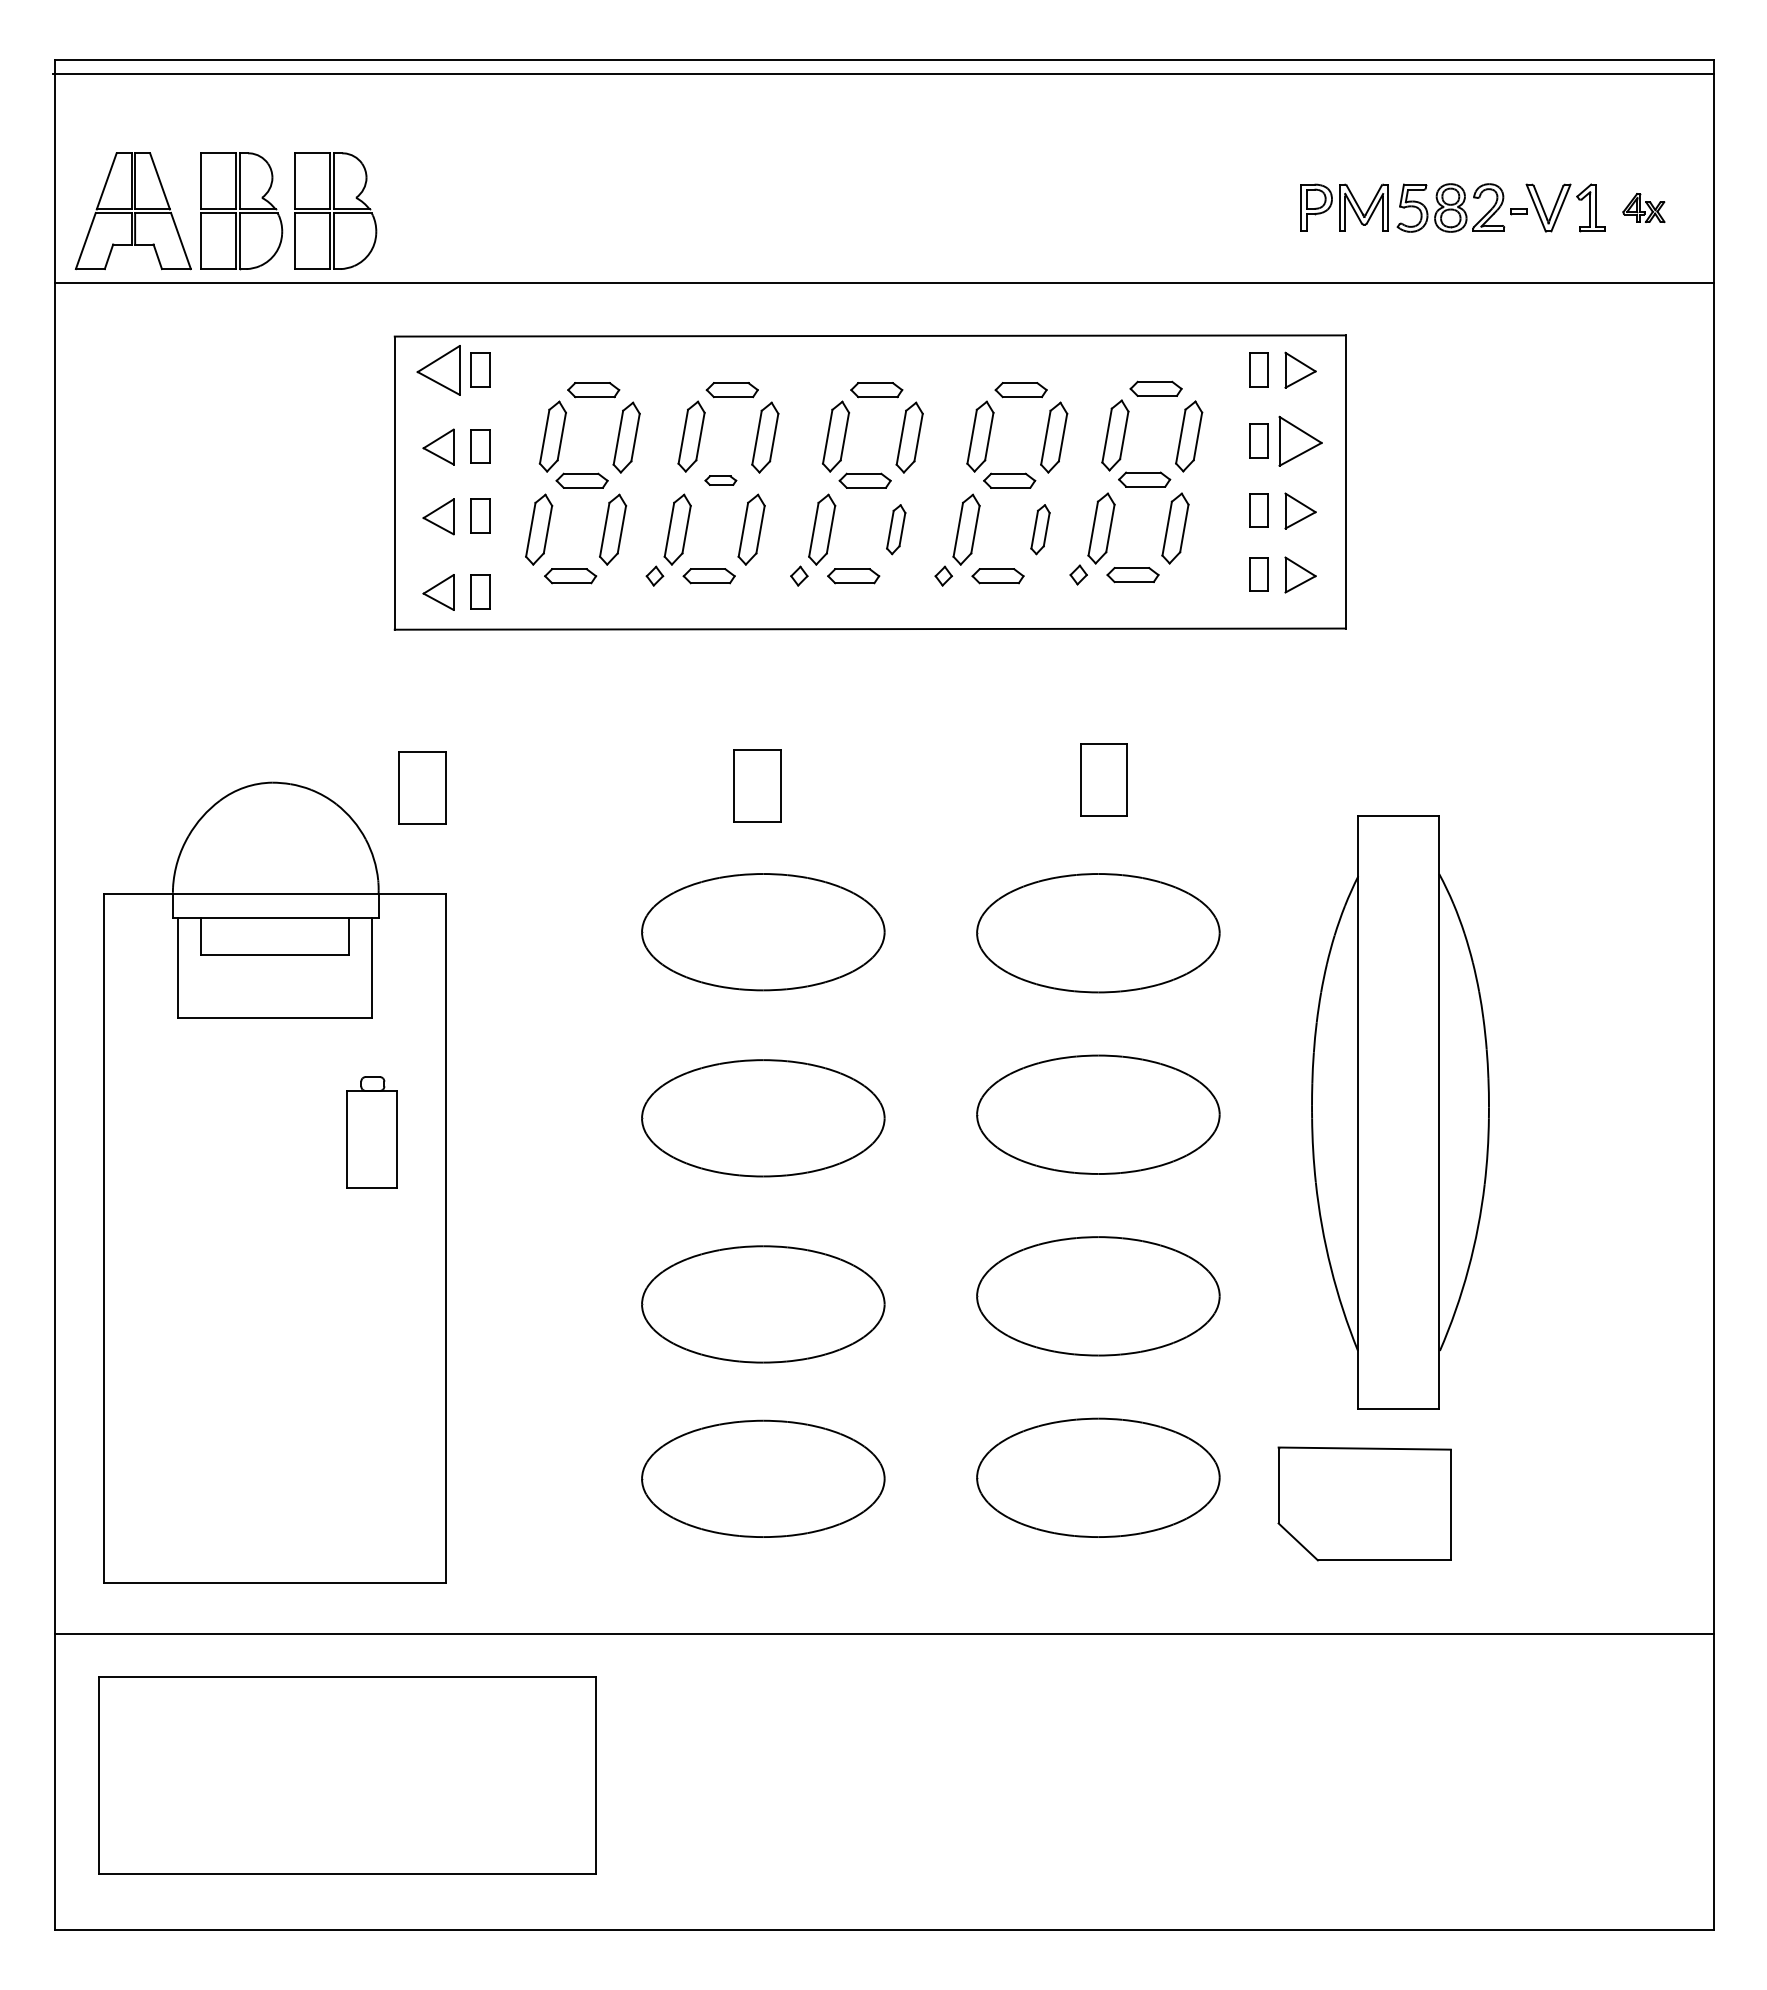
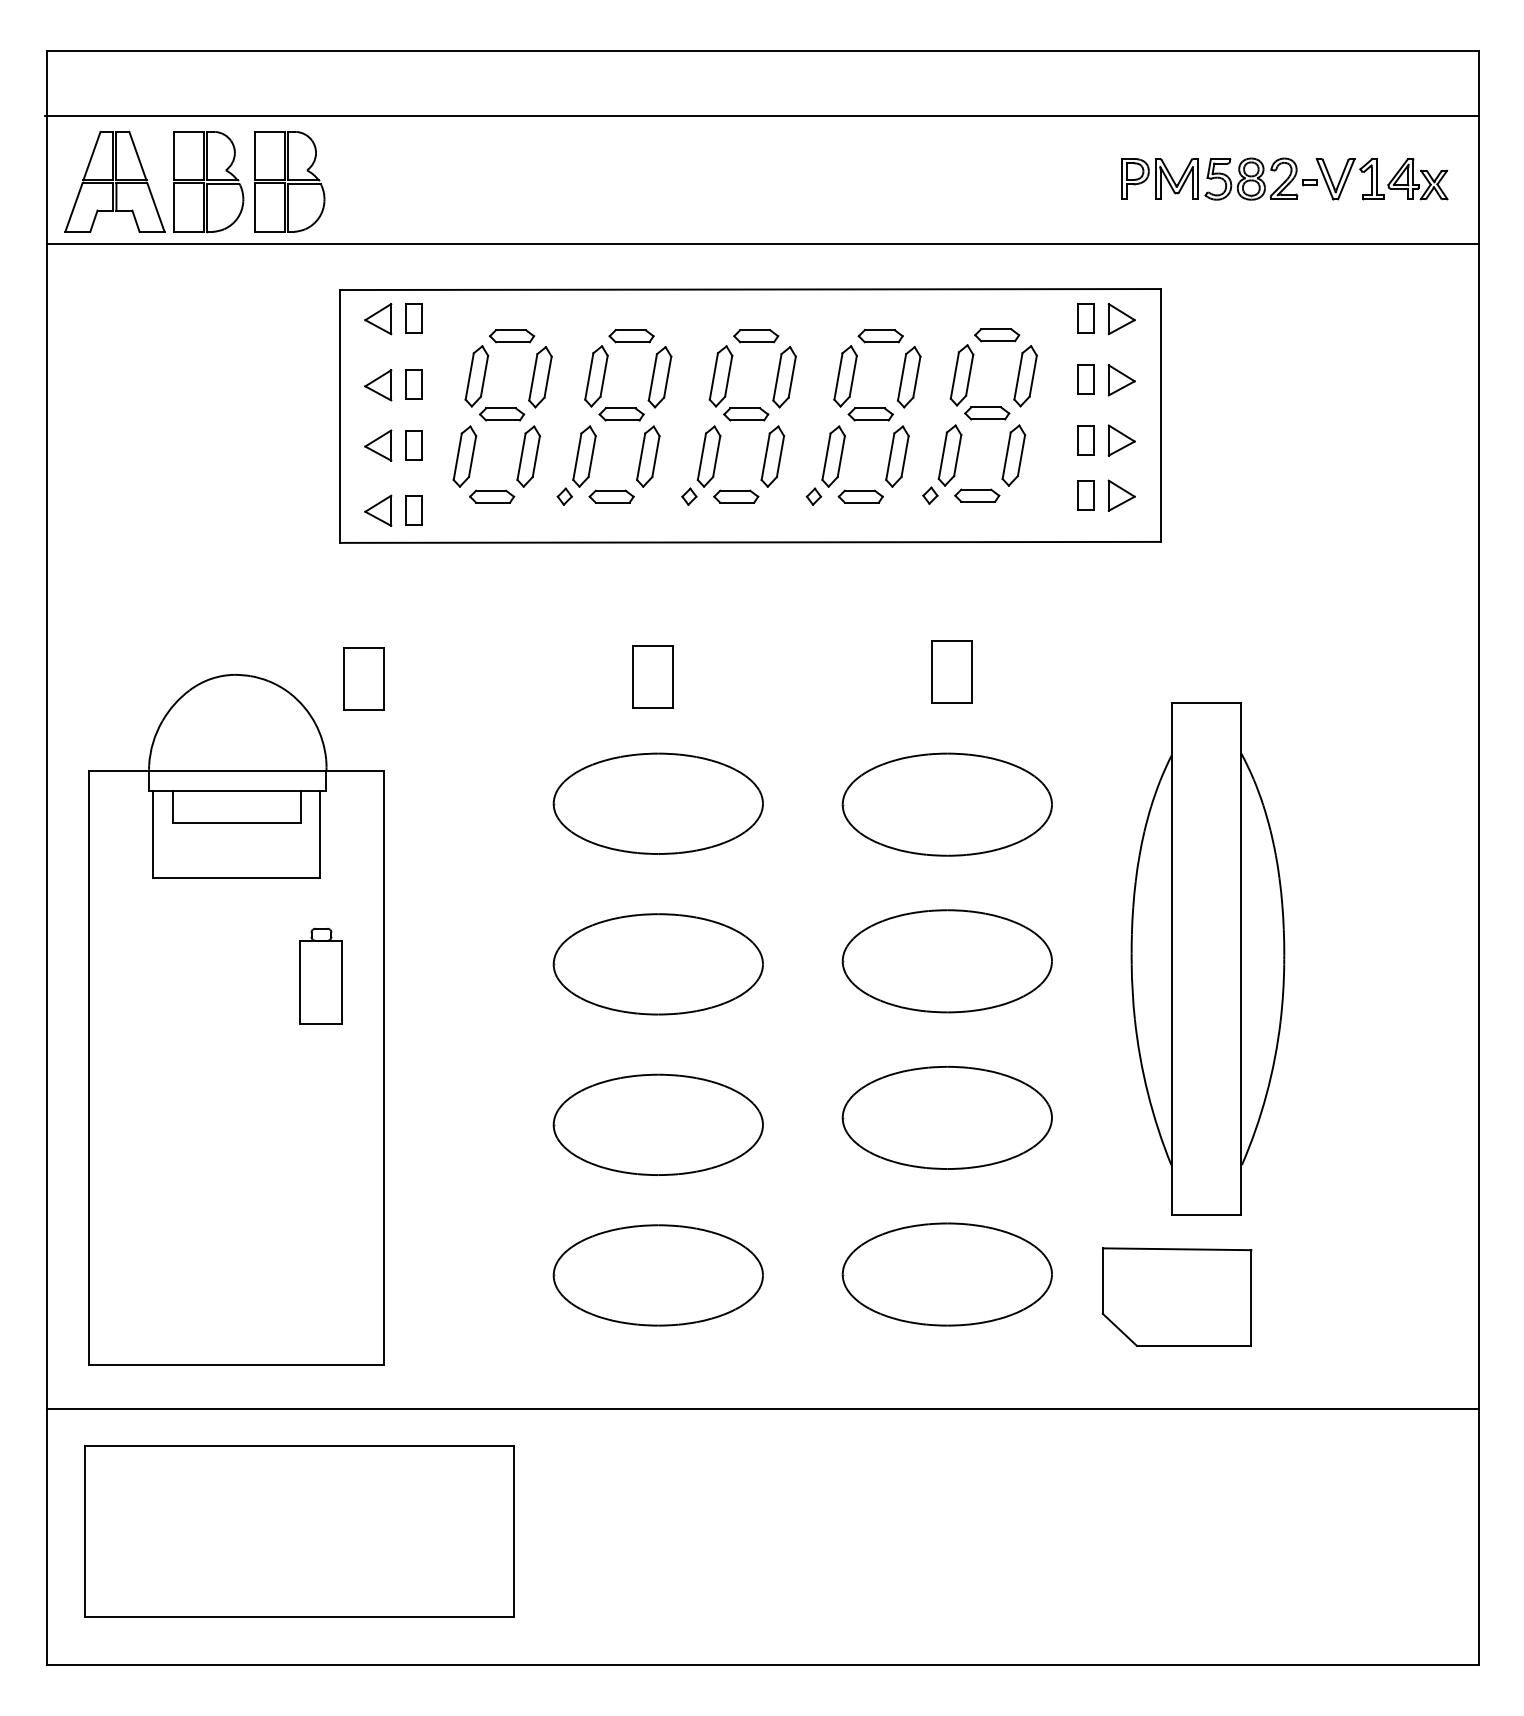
line: (883, 74) -> (762, 116), moved
part: (1643, 207) -> (1417, 178), size x1.67
part: (438, 369) -> (378, 318), size x0.71
part: (1300, 440) -> (1121, 379), size x0.71
part: (720, 480) -> (621, 414), size x1.67
part: (896, 529) -> (773, 456), size x1.43
part: (1040, 529) -> (897, 456), size x1.43

